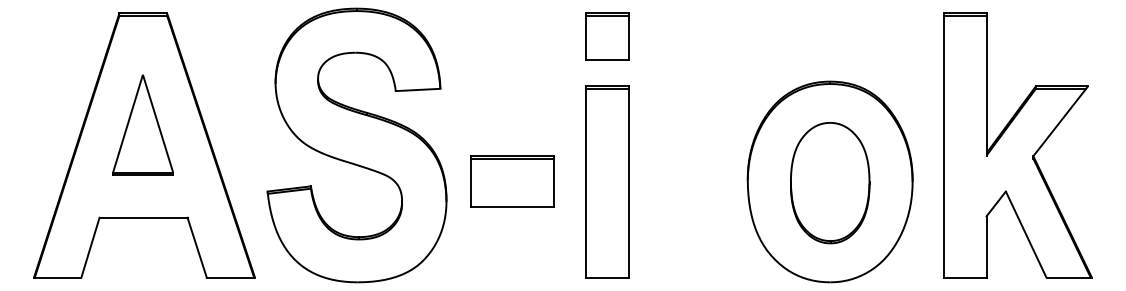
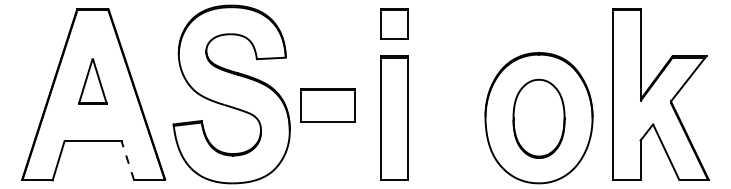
part: (142, 125) -> (92, 81), size x0.7
part: (512, 182) -> (327, 105), moved
line: (196, 247) -> (127, 160), solid -> dashed

